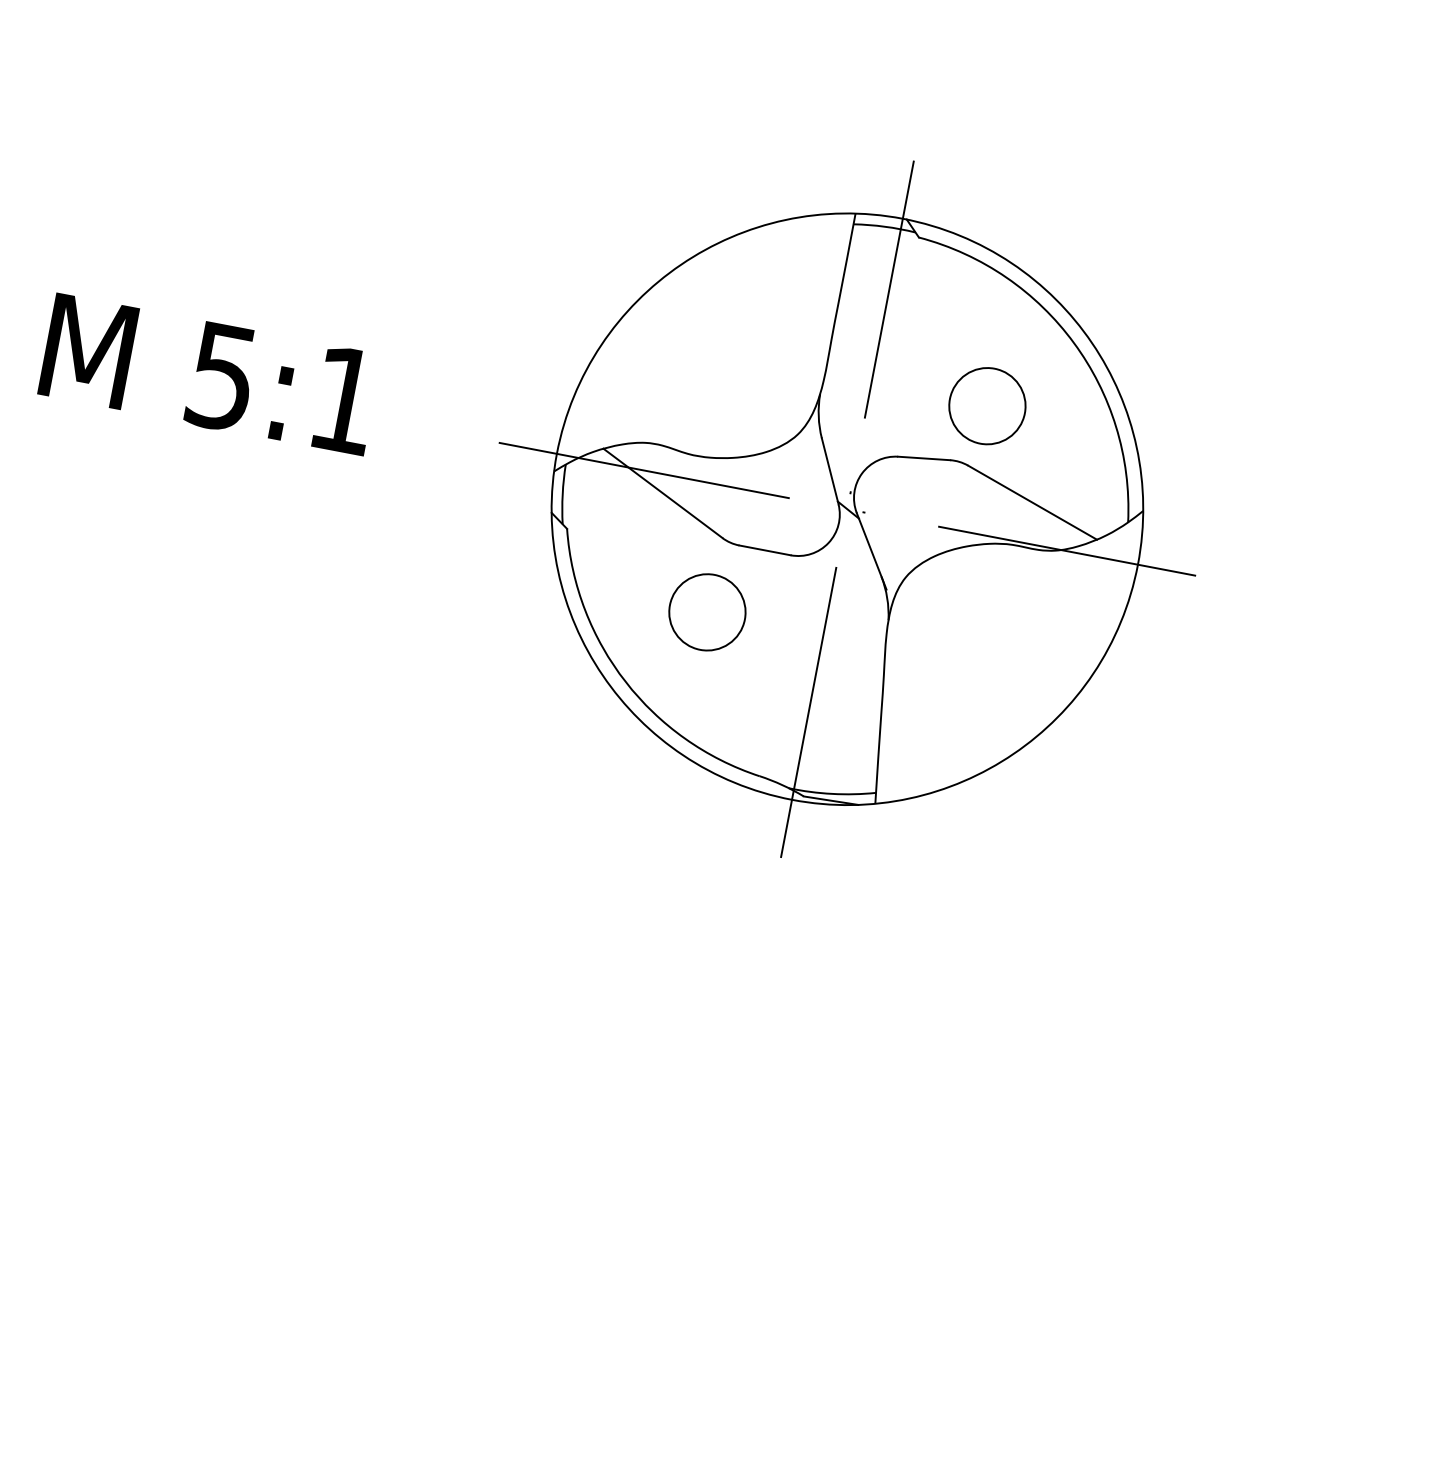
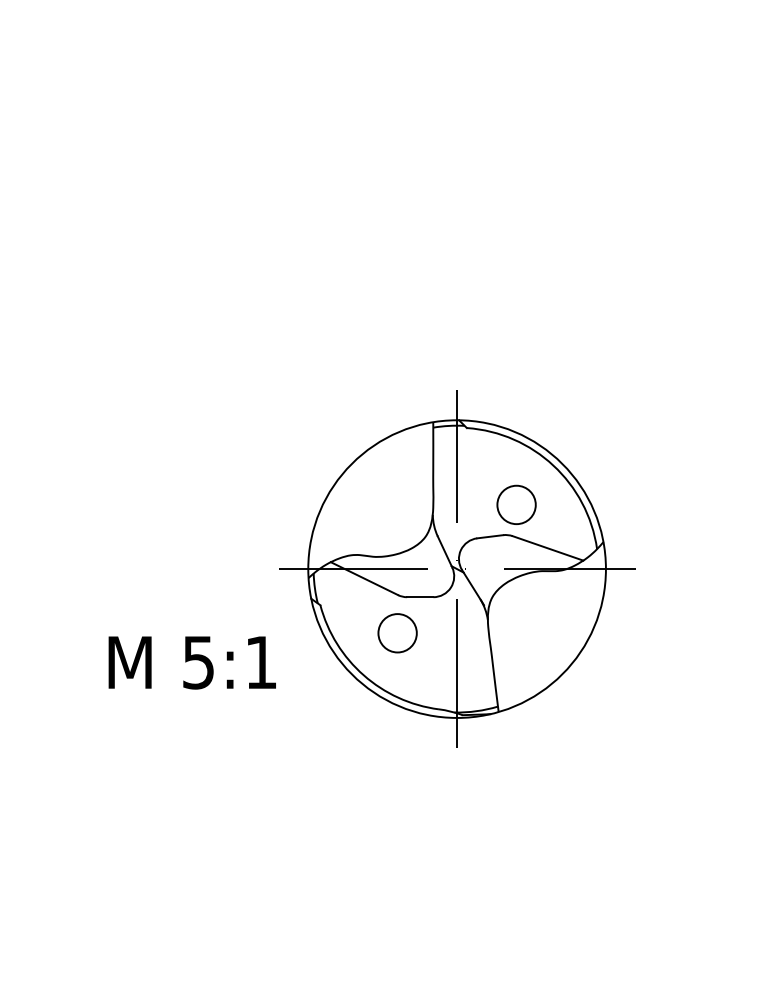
text: (208, 373) -> (191, 662), moved

